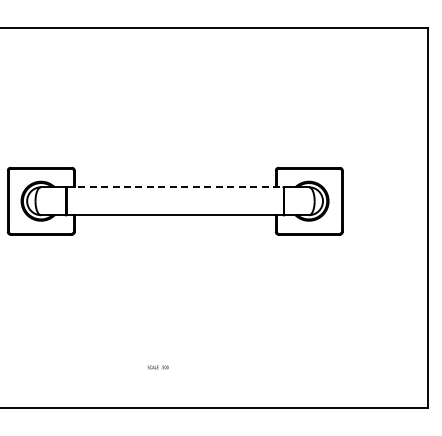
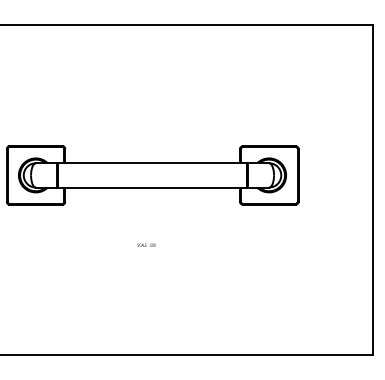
line: (175, 187) -> (152, 163), dashed -> solid
text: (157, 367) -> (145, 245), moved

